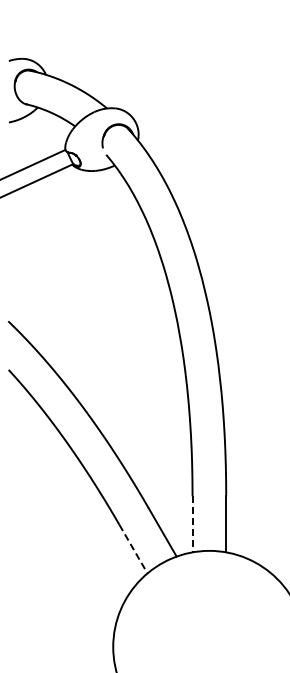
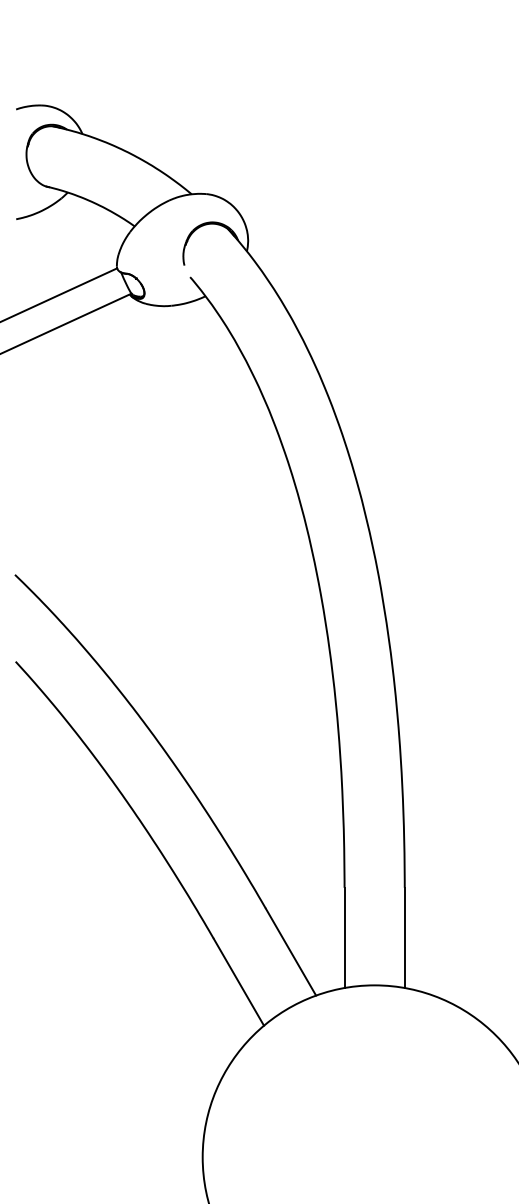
line: (192, 524) -> (344, 938), dashed -> solid
line: (133, 549) -> (238, 982), dashed -> solid

